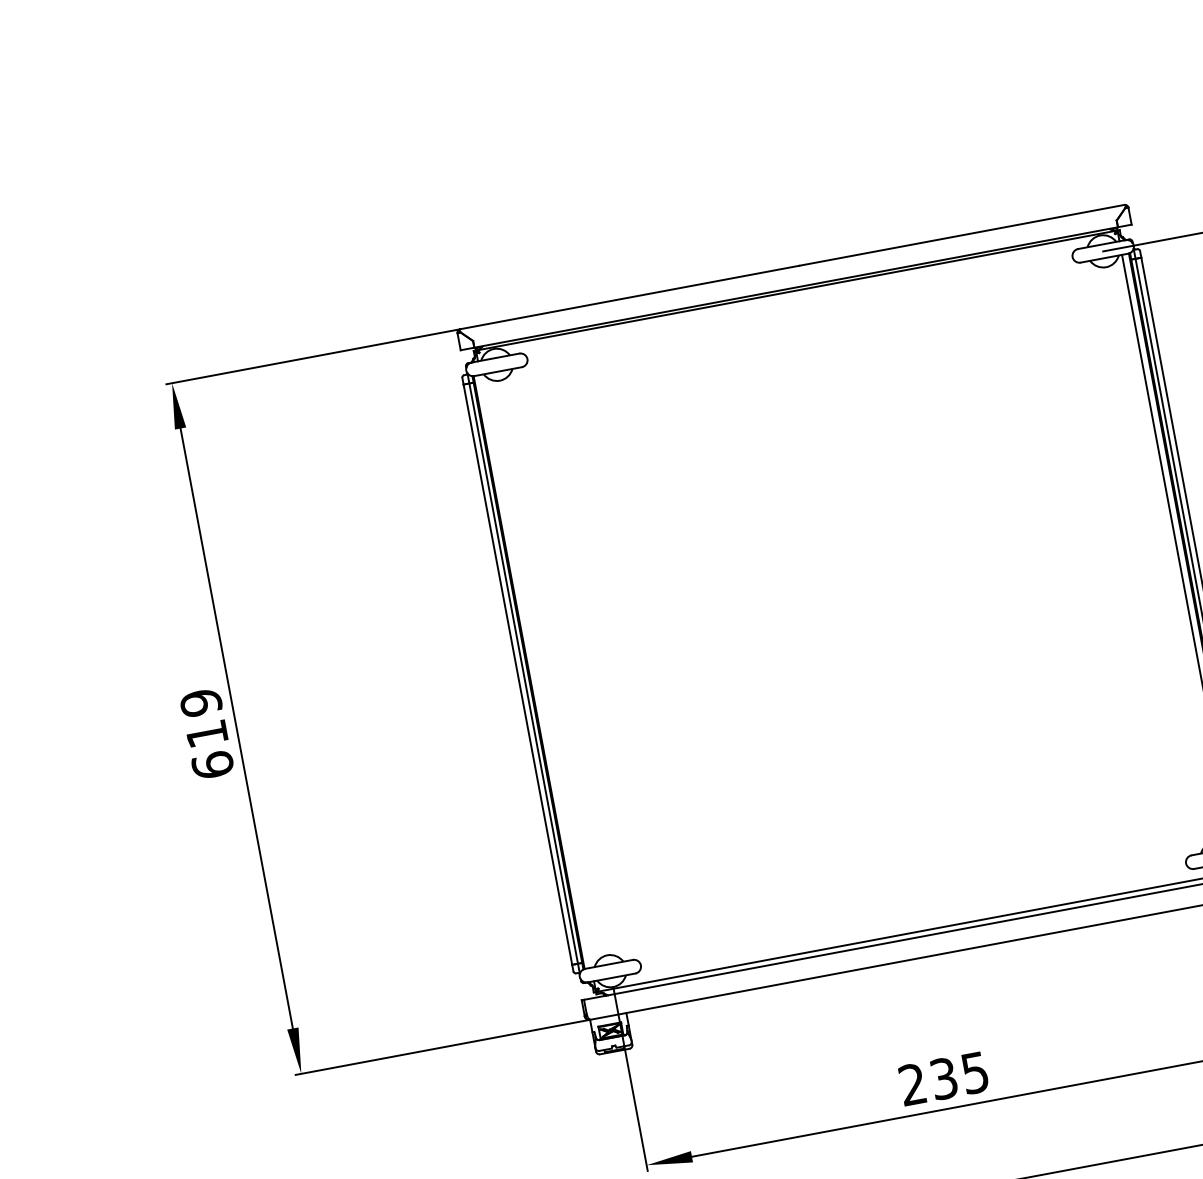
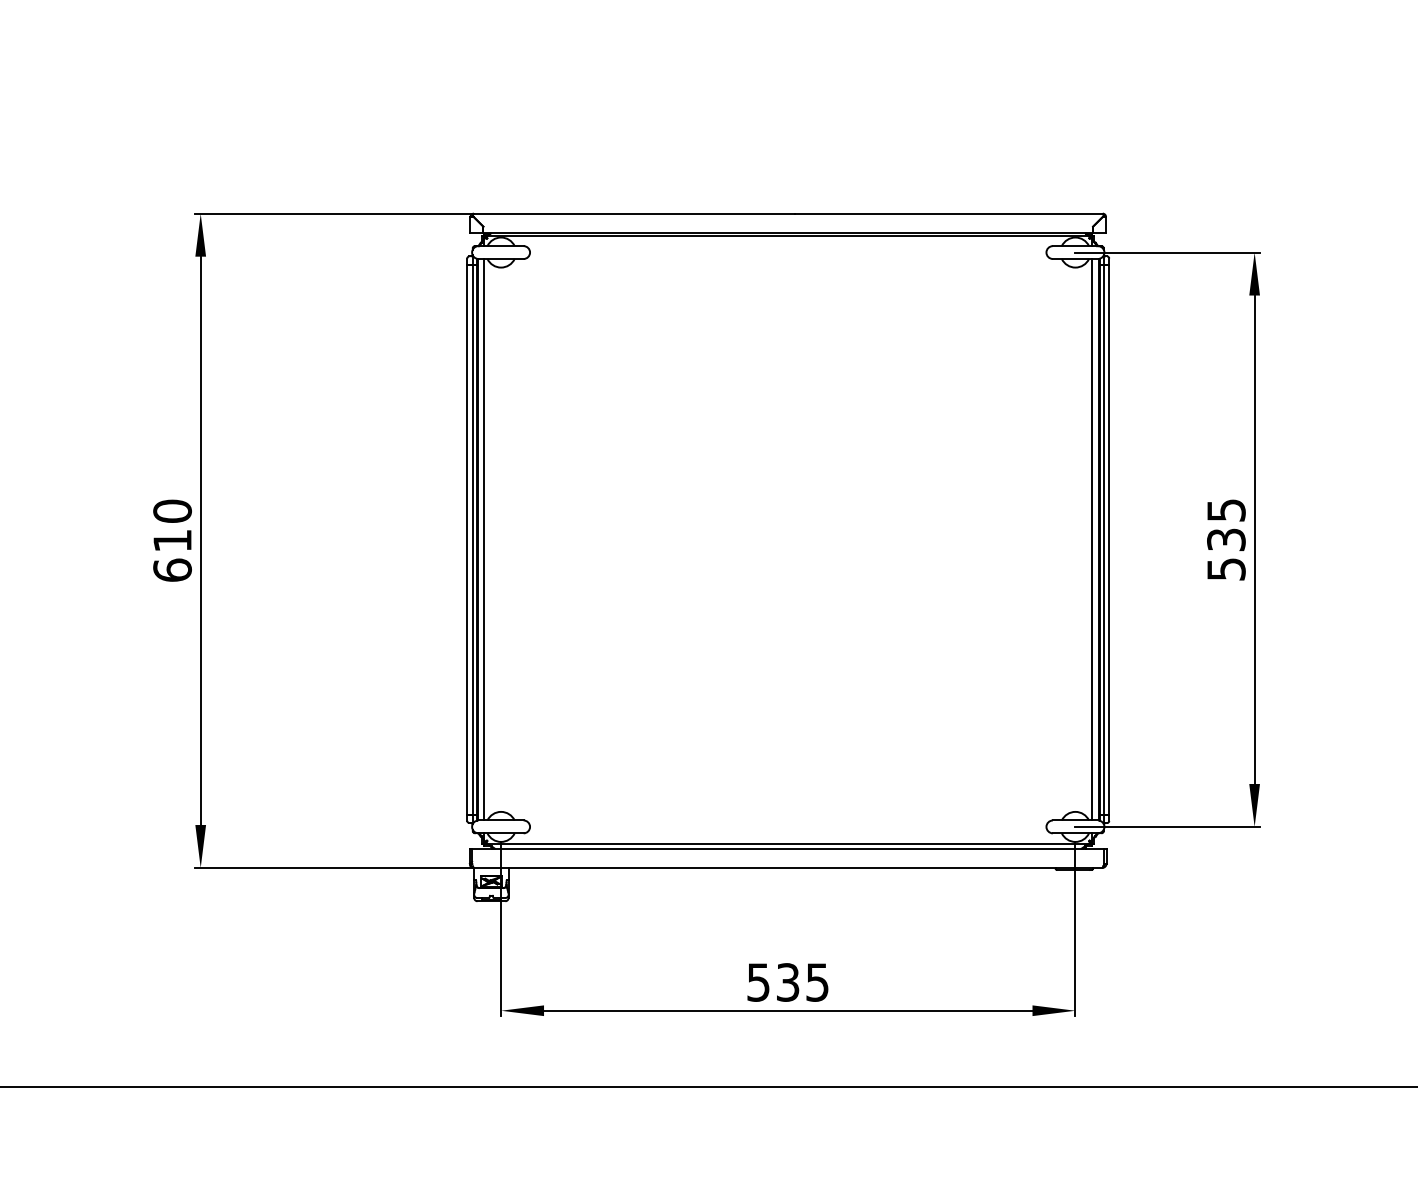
line: (536, 671) -> (484, 539), added
text: (201, 703) -> (172, 511), 619 -> 610
text: (912, 1084) -> (758, 982), 235 -> 535

